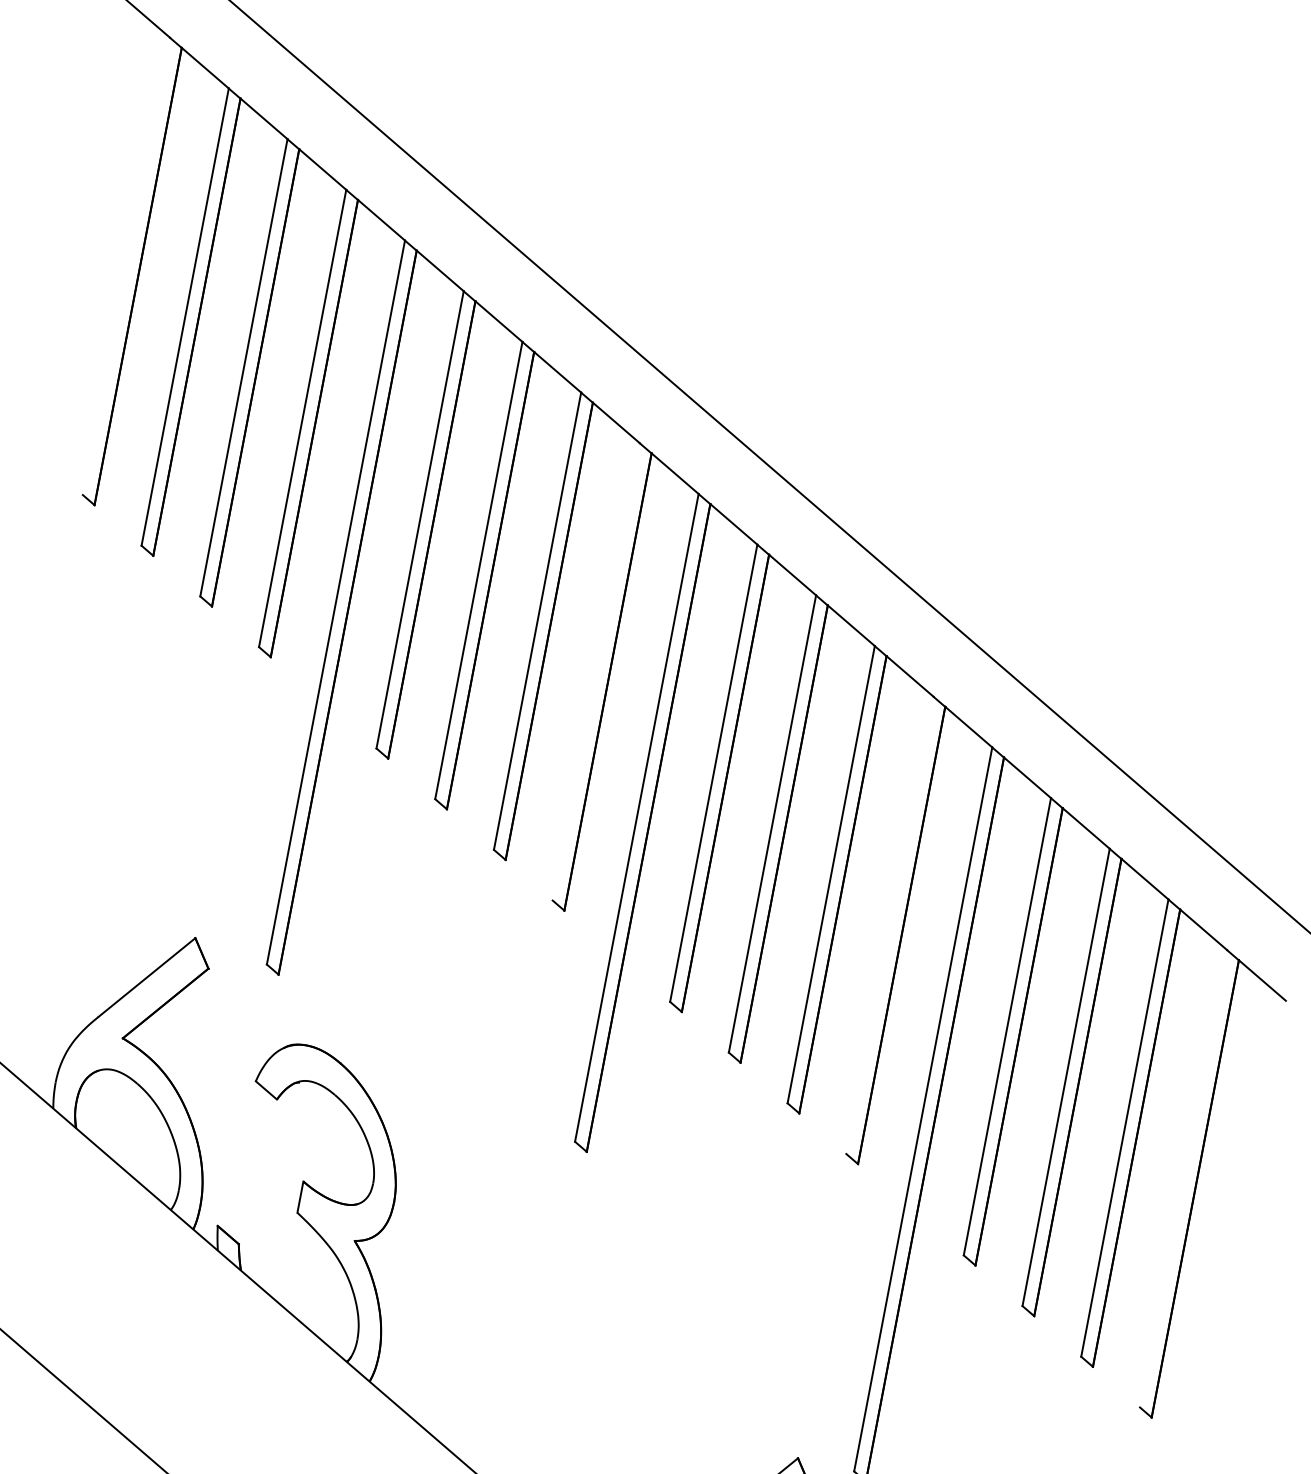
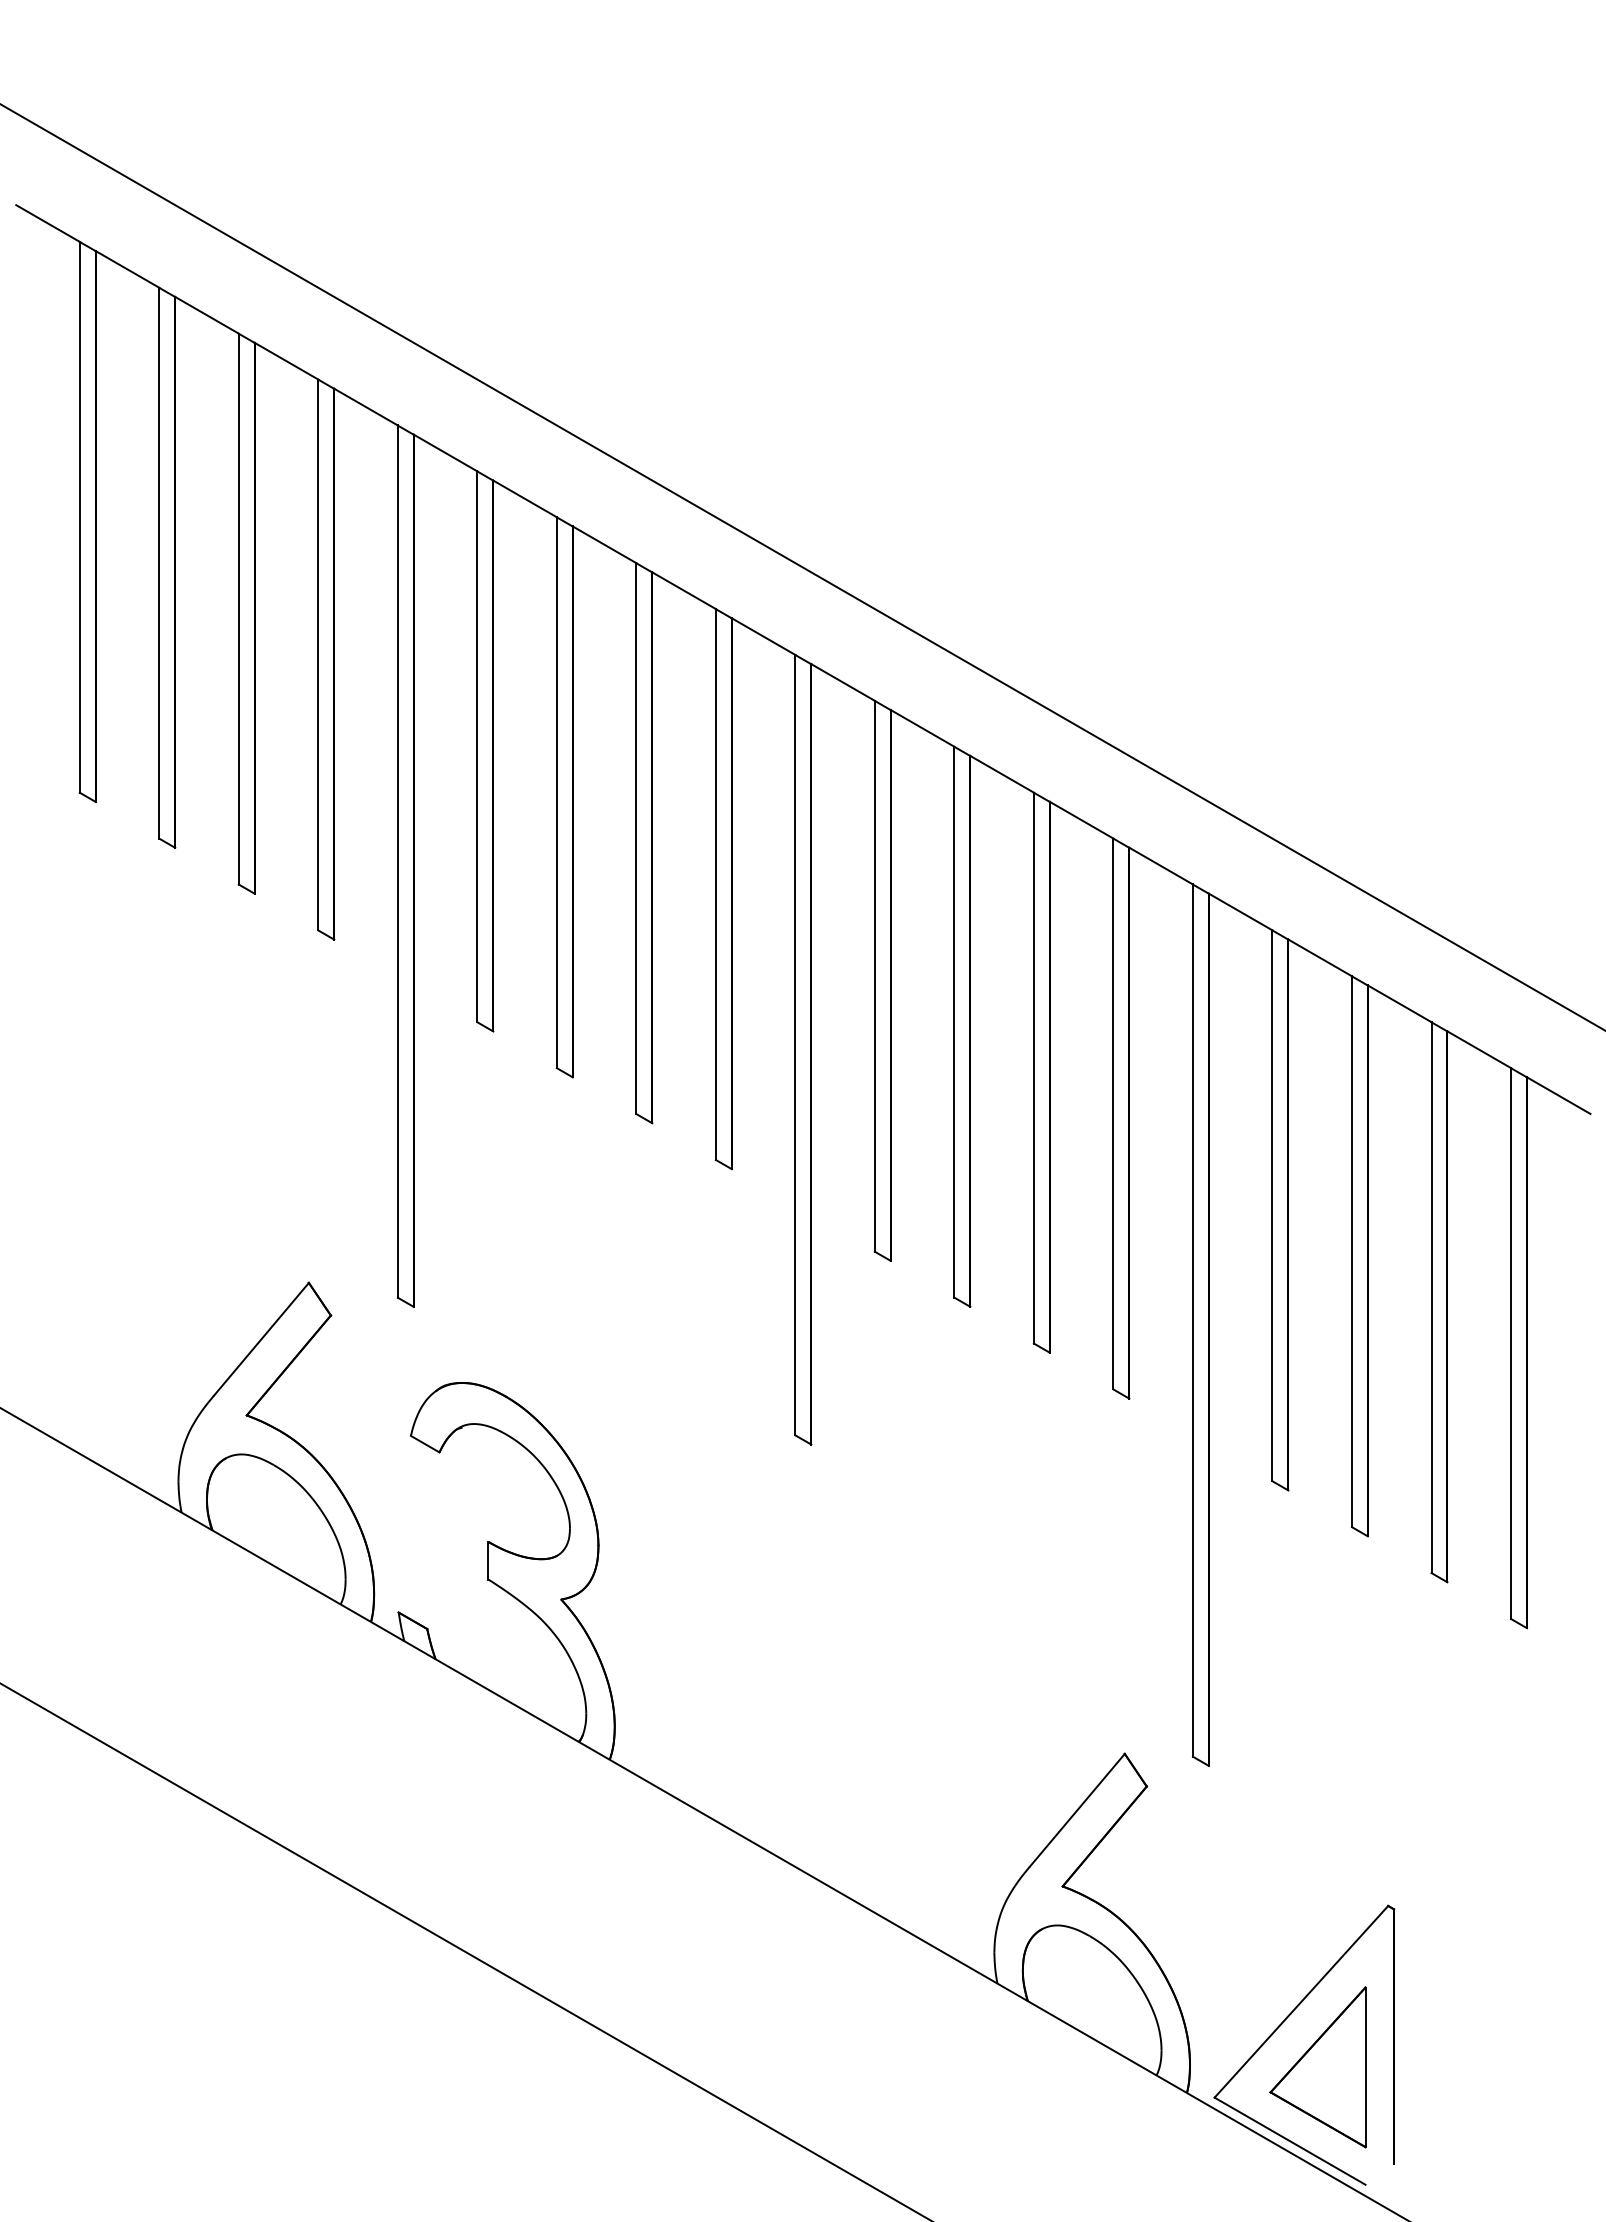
line: (126, 265) -> (79, 516), added
line: (595, 671) -> (715, 884), added
line: (890, 924) -> (1113, 1113), added
line: (1184, 1178) -> (1511, 1343), added

